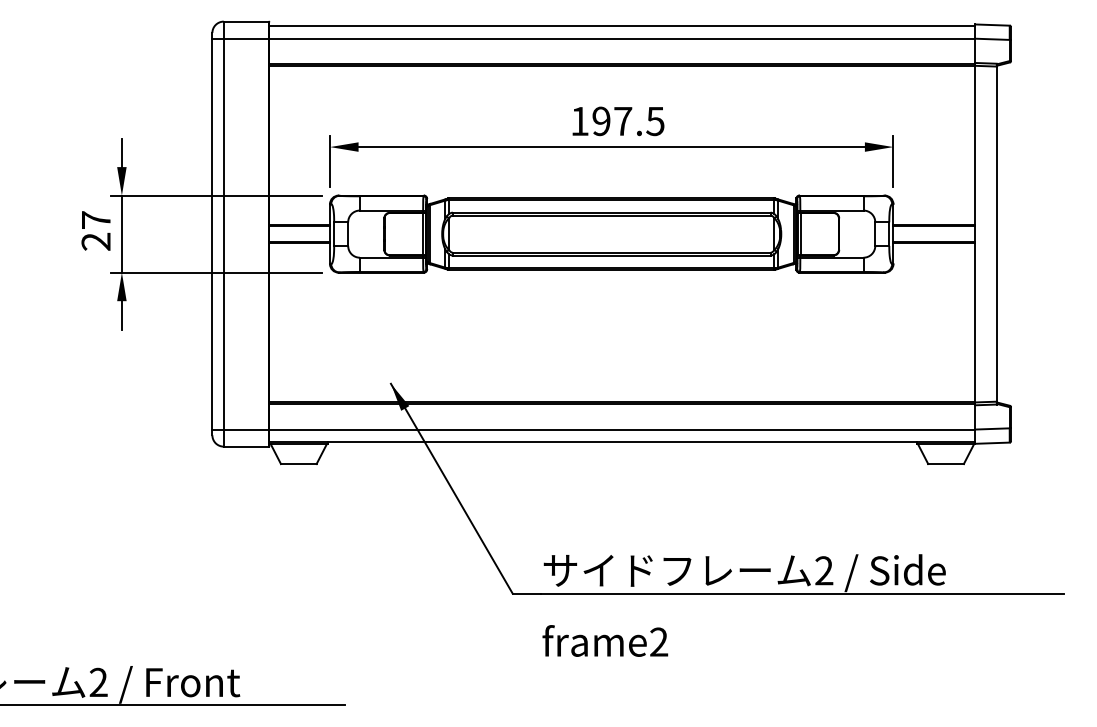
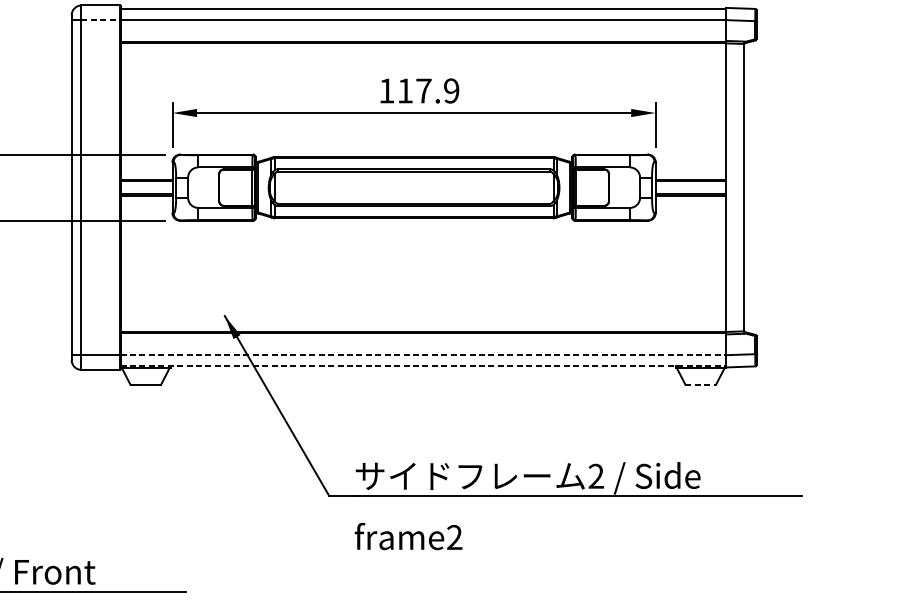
line: (246, 38) -> (100, 19), solid -> dashed
text: (628, 121) -> (428, 91), 197.5 -> 117.9
line: (622, 429) -> (423, 355), solid -> dashed
line: (622, 442) -> (423, 366), solid -> dashed
line: (946, 464) -> (701, 385), solid -> dashed

